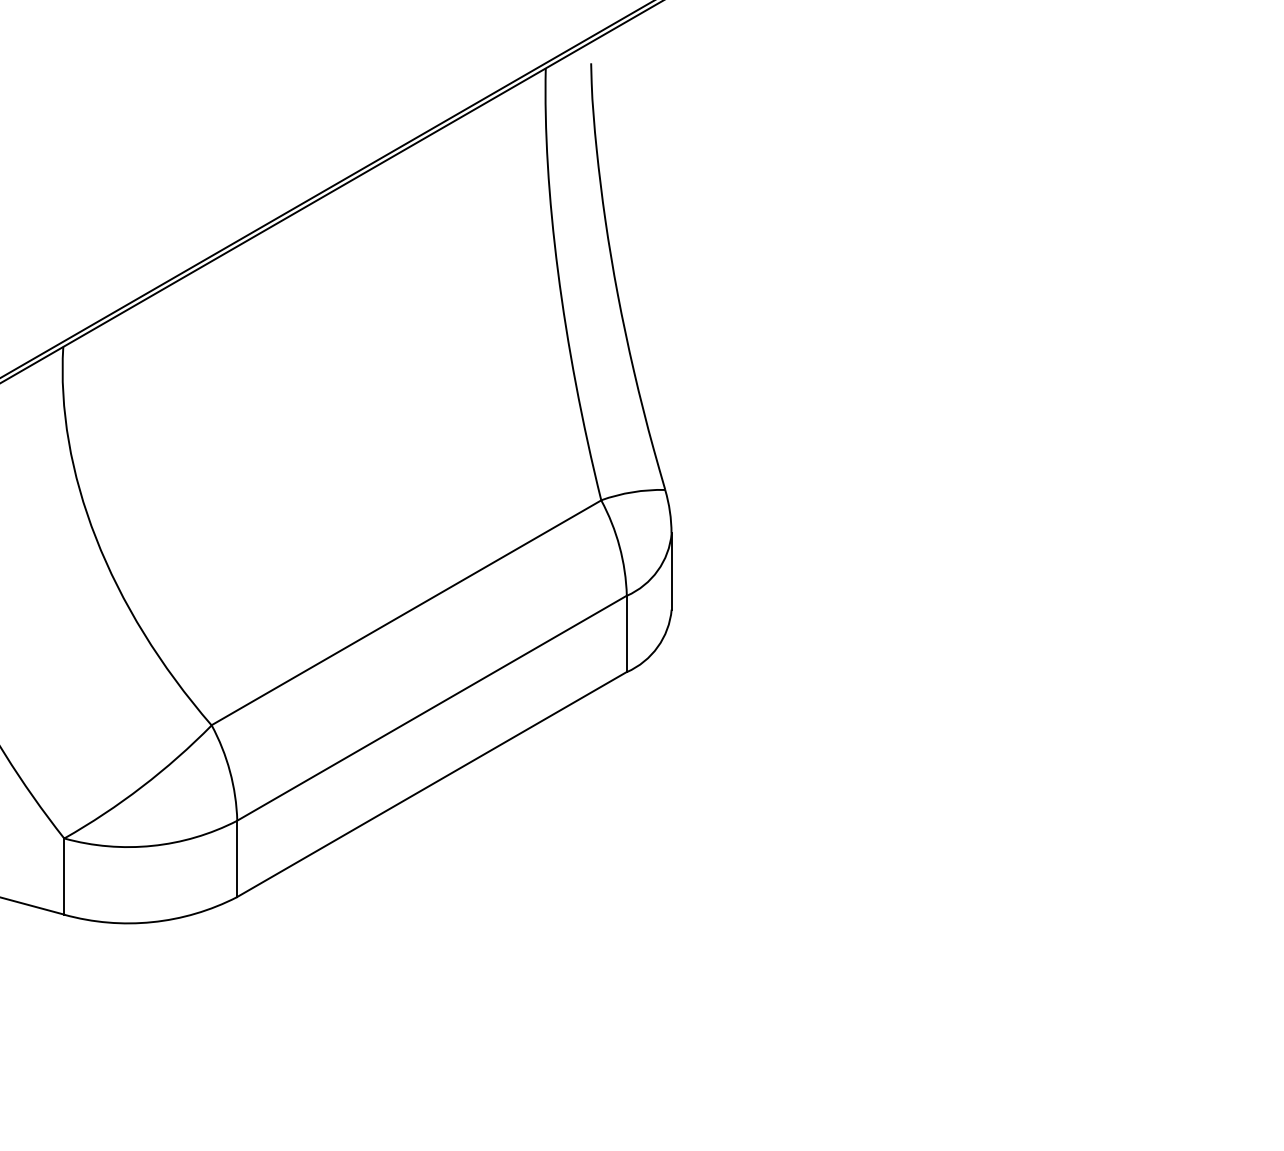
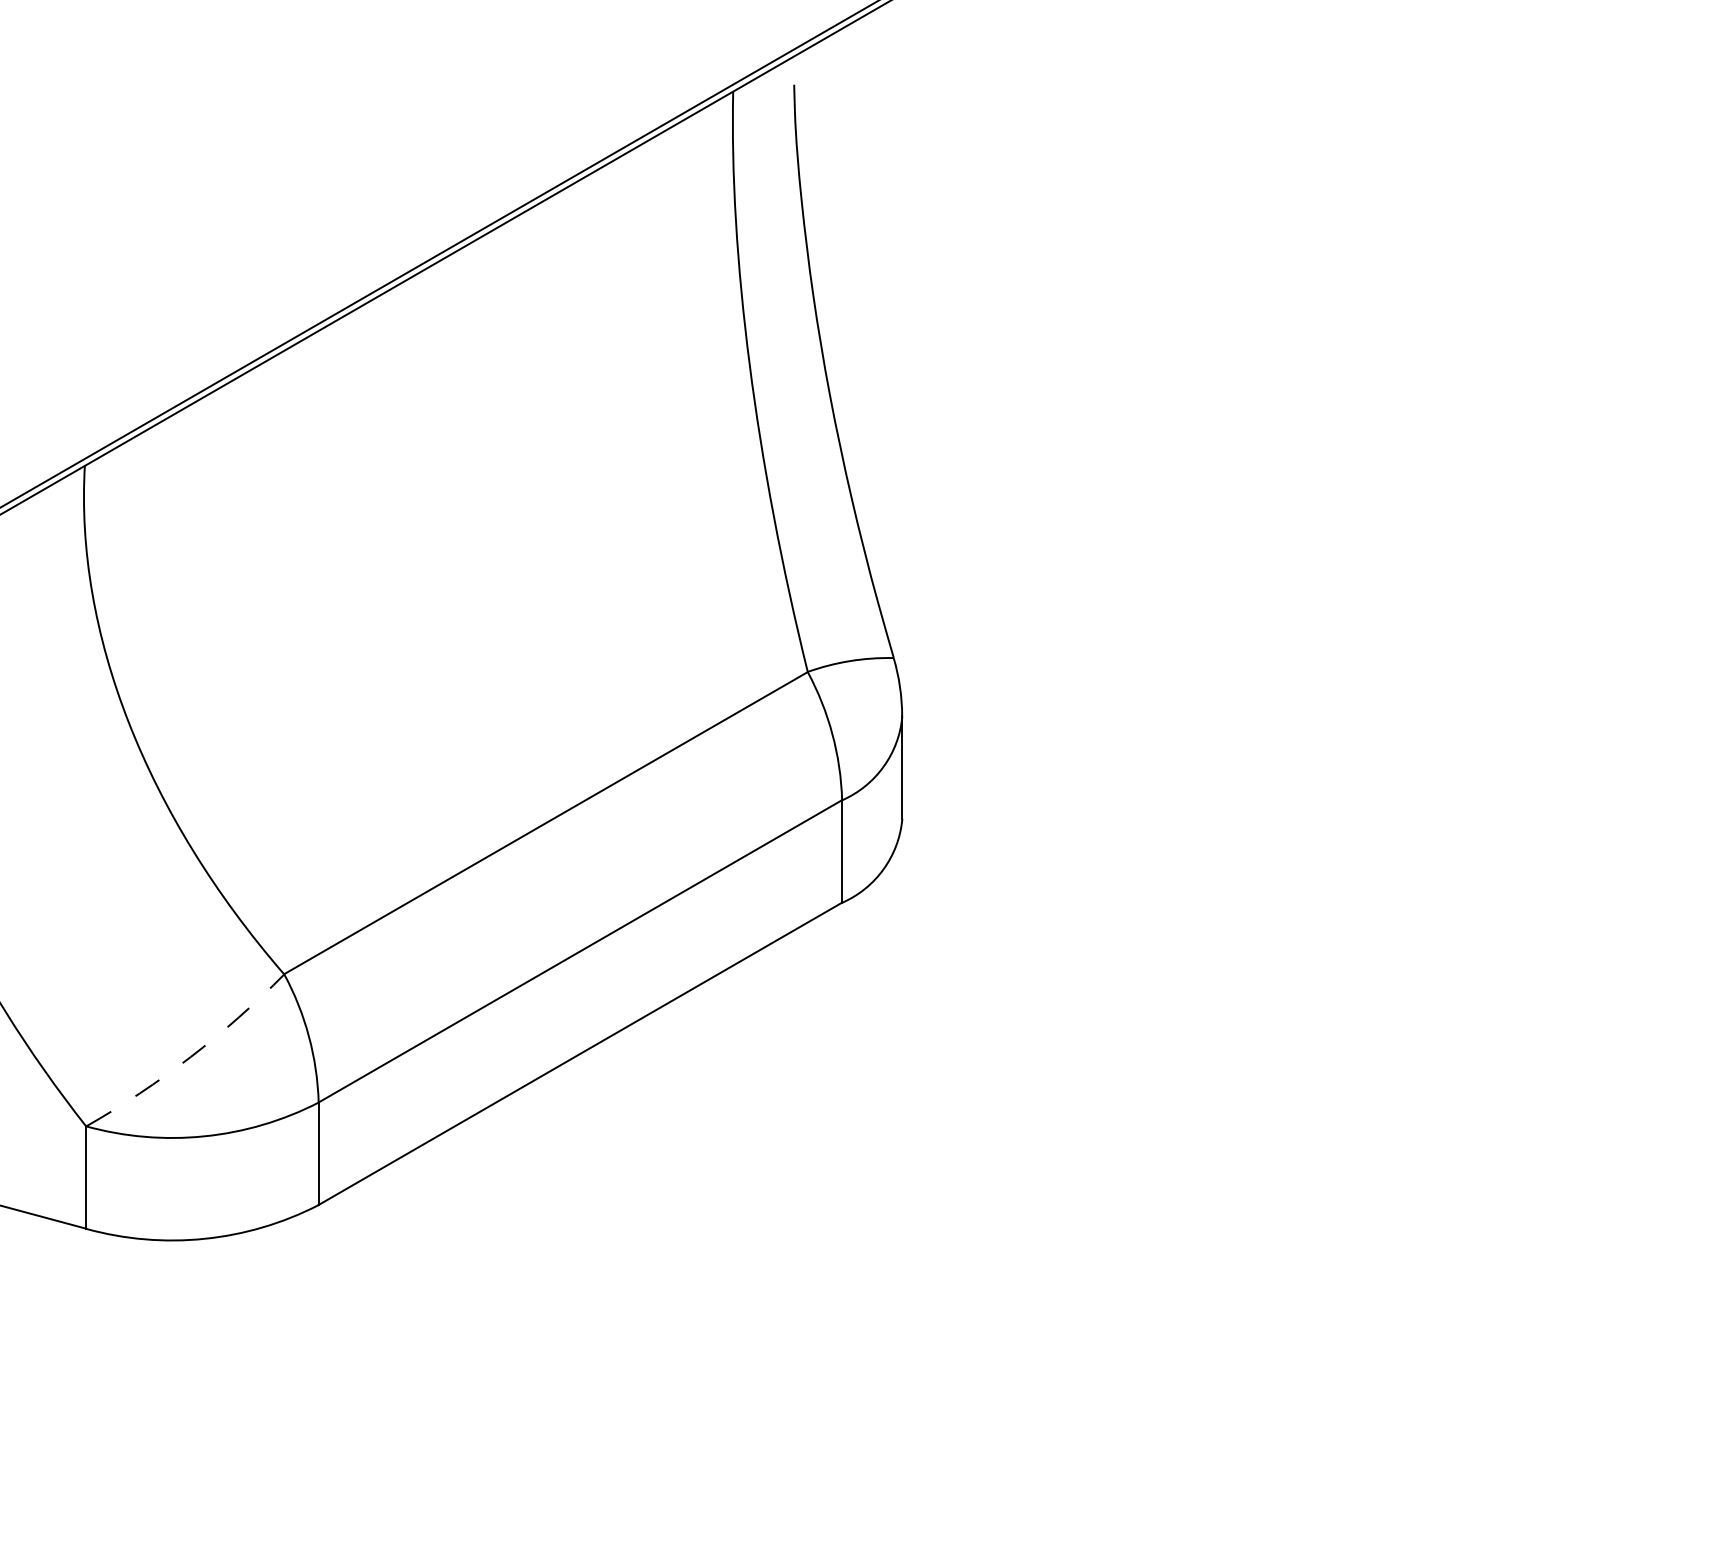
arc: (141, 787) -> (190, 1057), solid -> dashed

